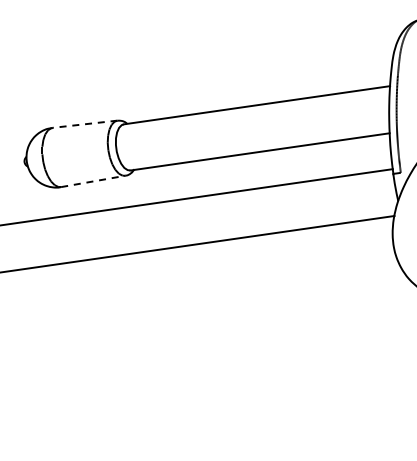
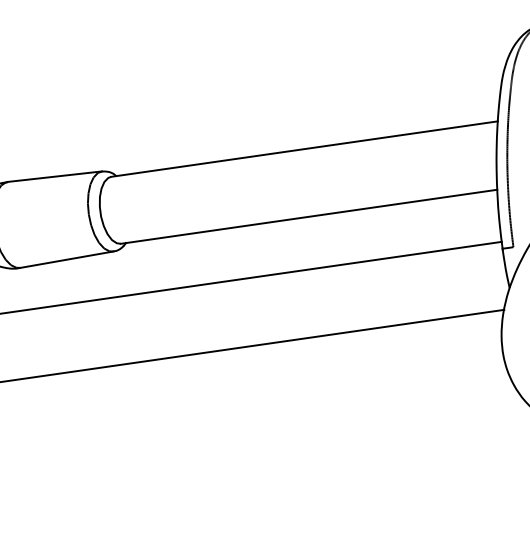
line: (85, 124) -> (55, 177), dashed -> solid
line: (93, 181) -> (67, 259), dashed -> solid

